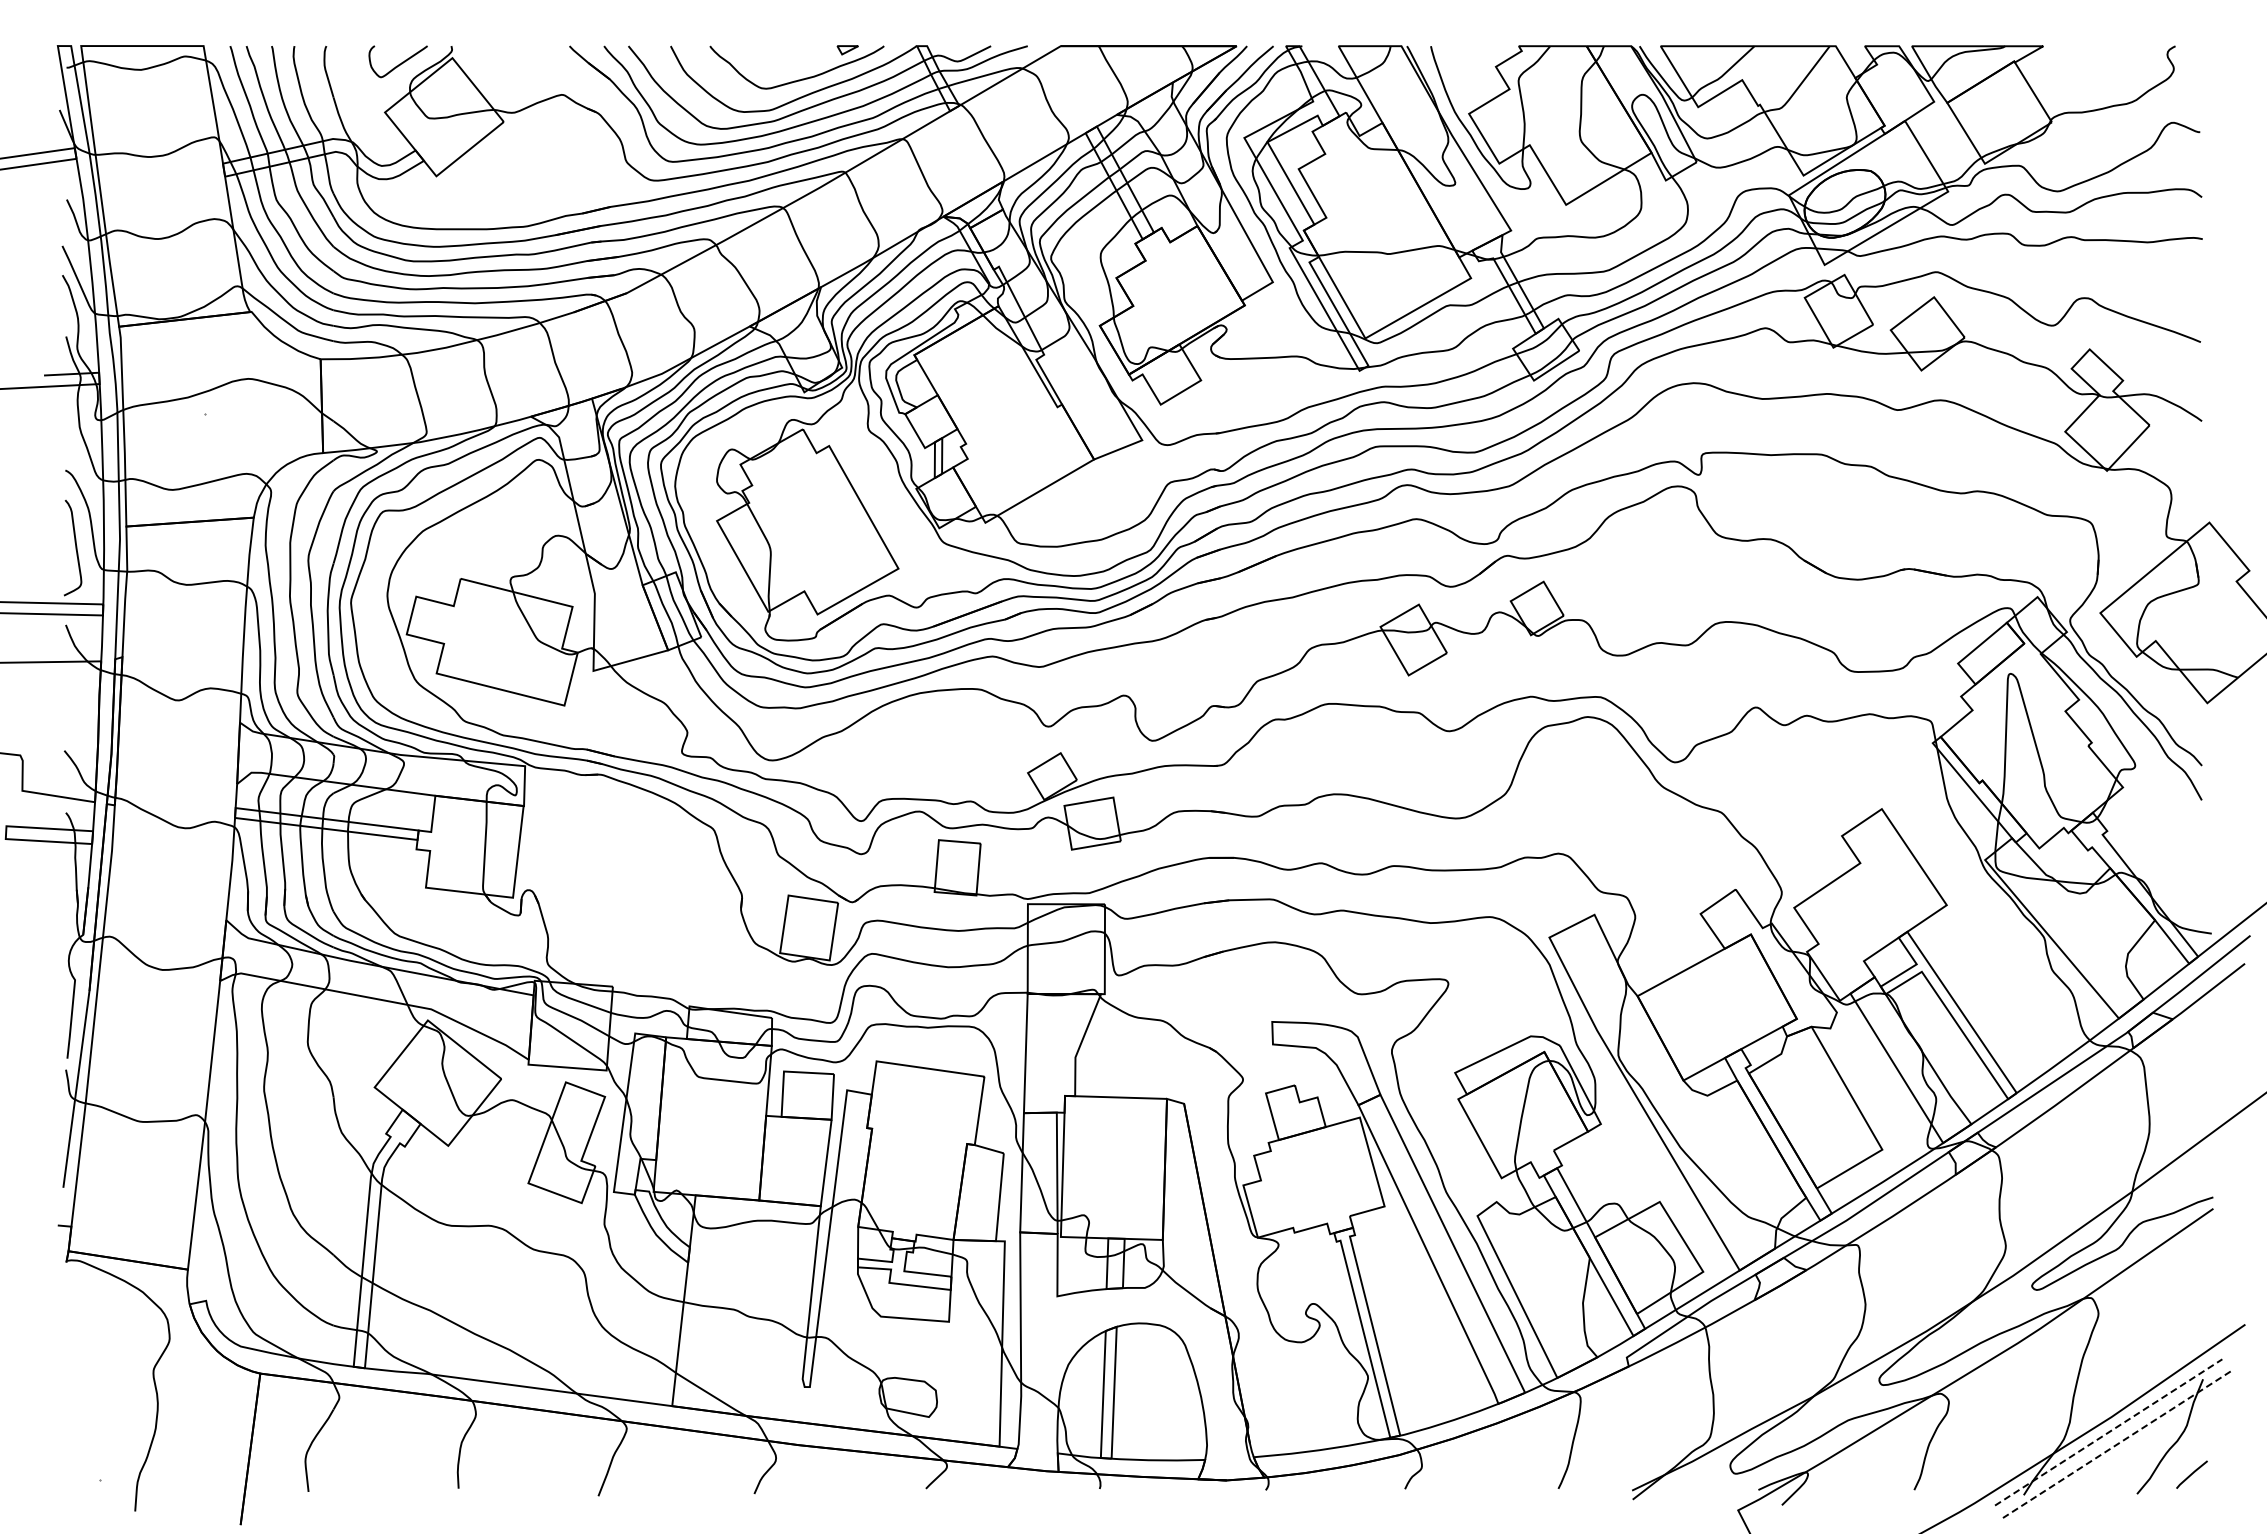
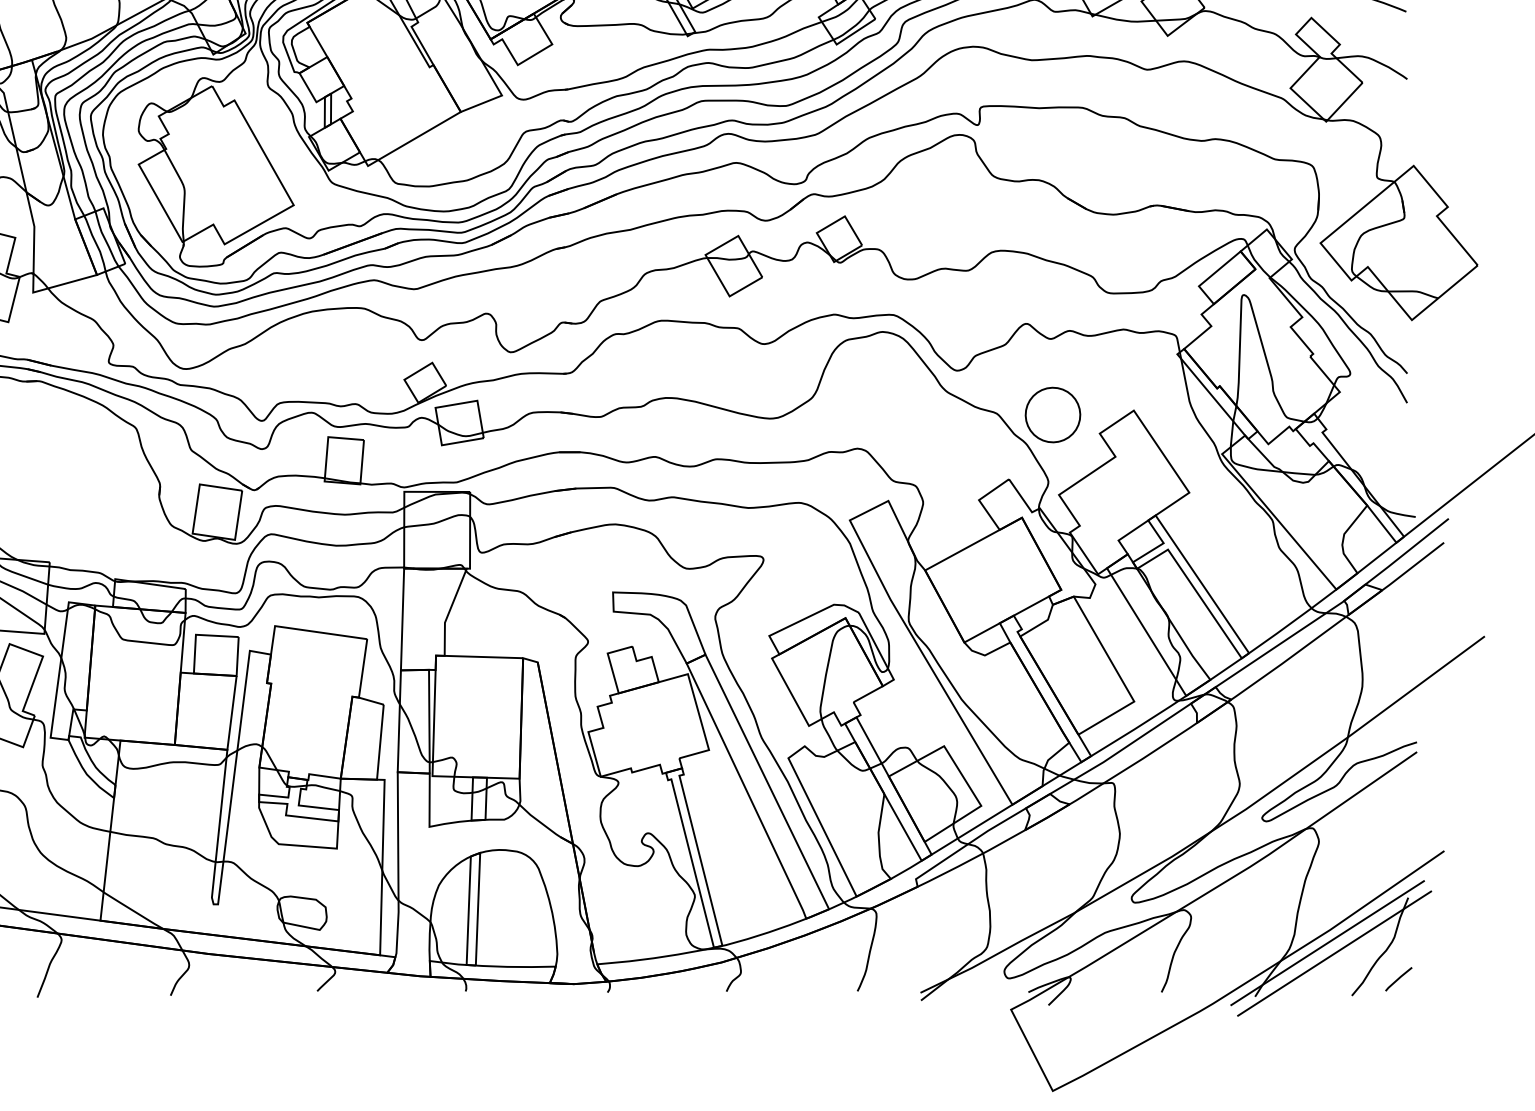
part: (1787, 814) -> (1053, 415), added
line: (2109, 1432) -> (1328, 943), dashed -> solid
line: (2116, 1445) -> (1334, 954), dashed -> solid

